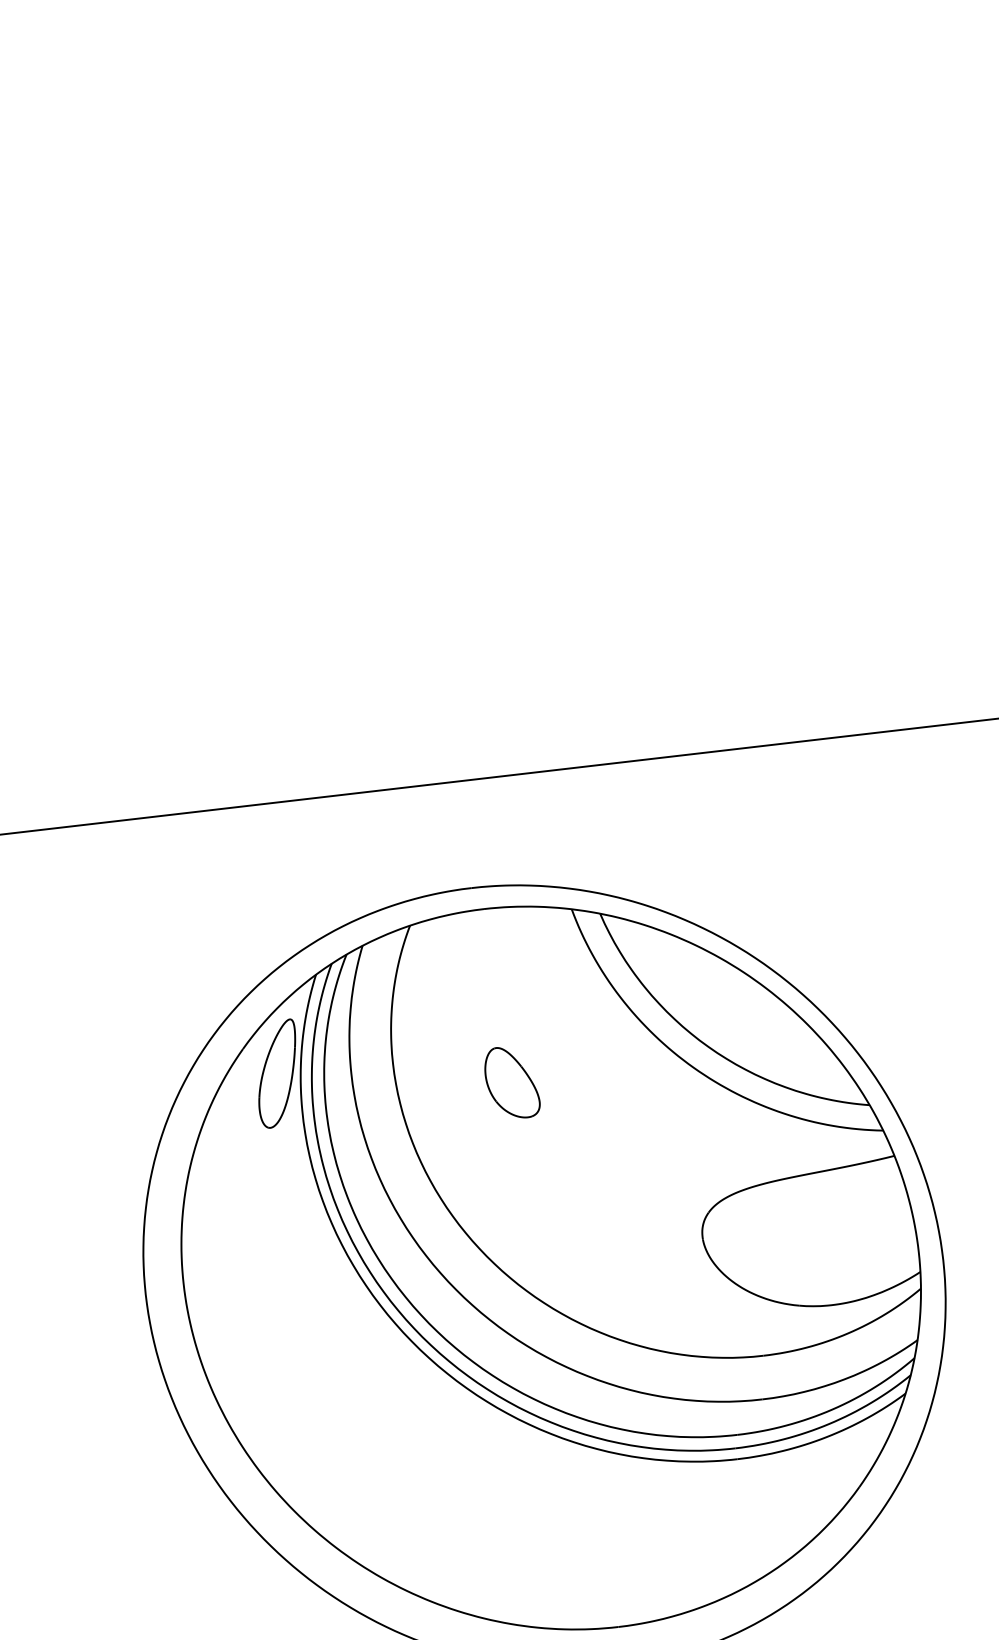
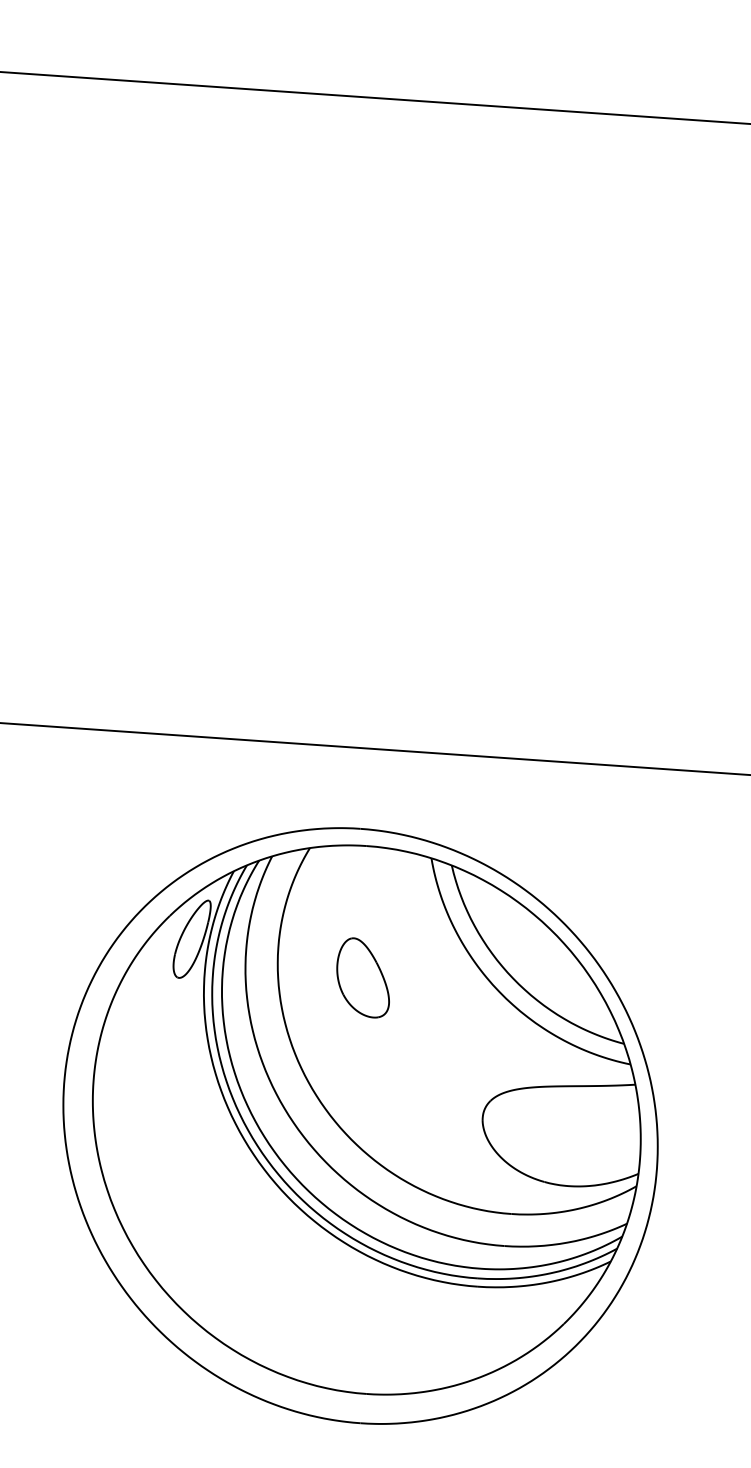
part: (510, 1082) -> (362, 977), size x1.43

